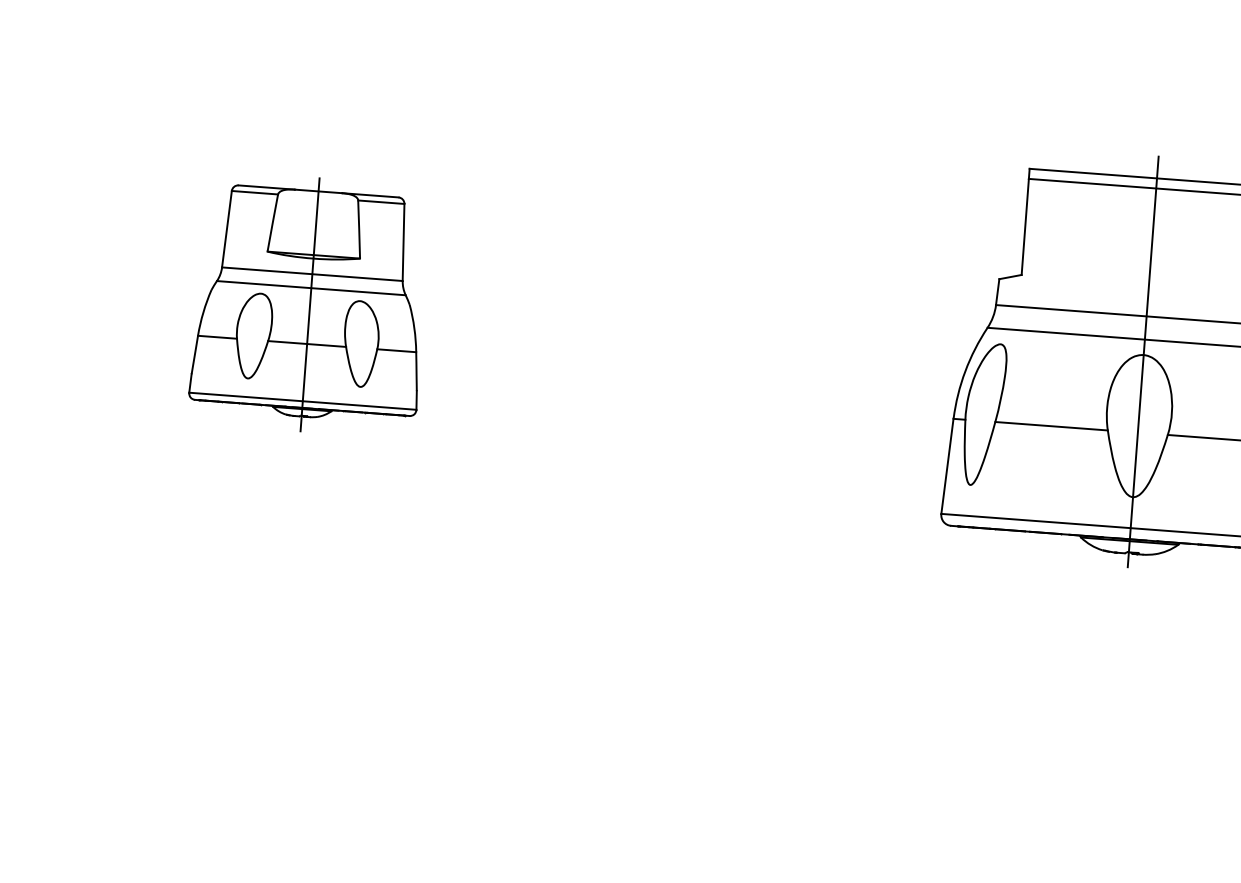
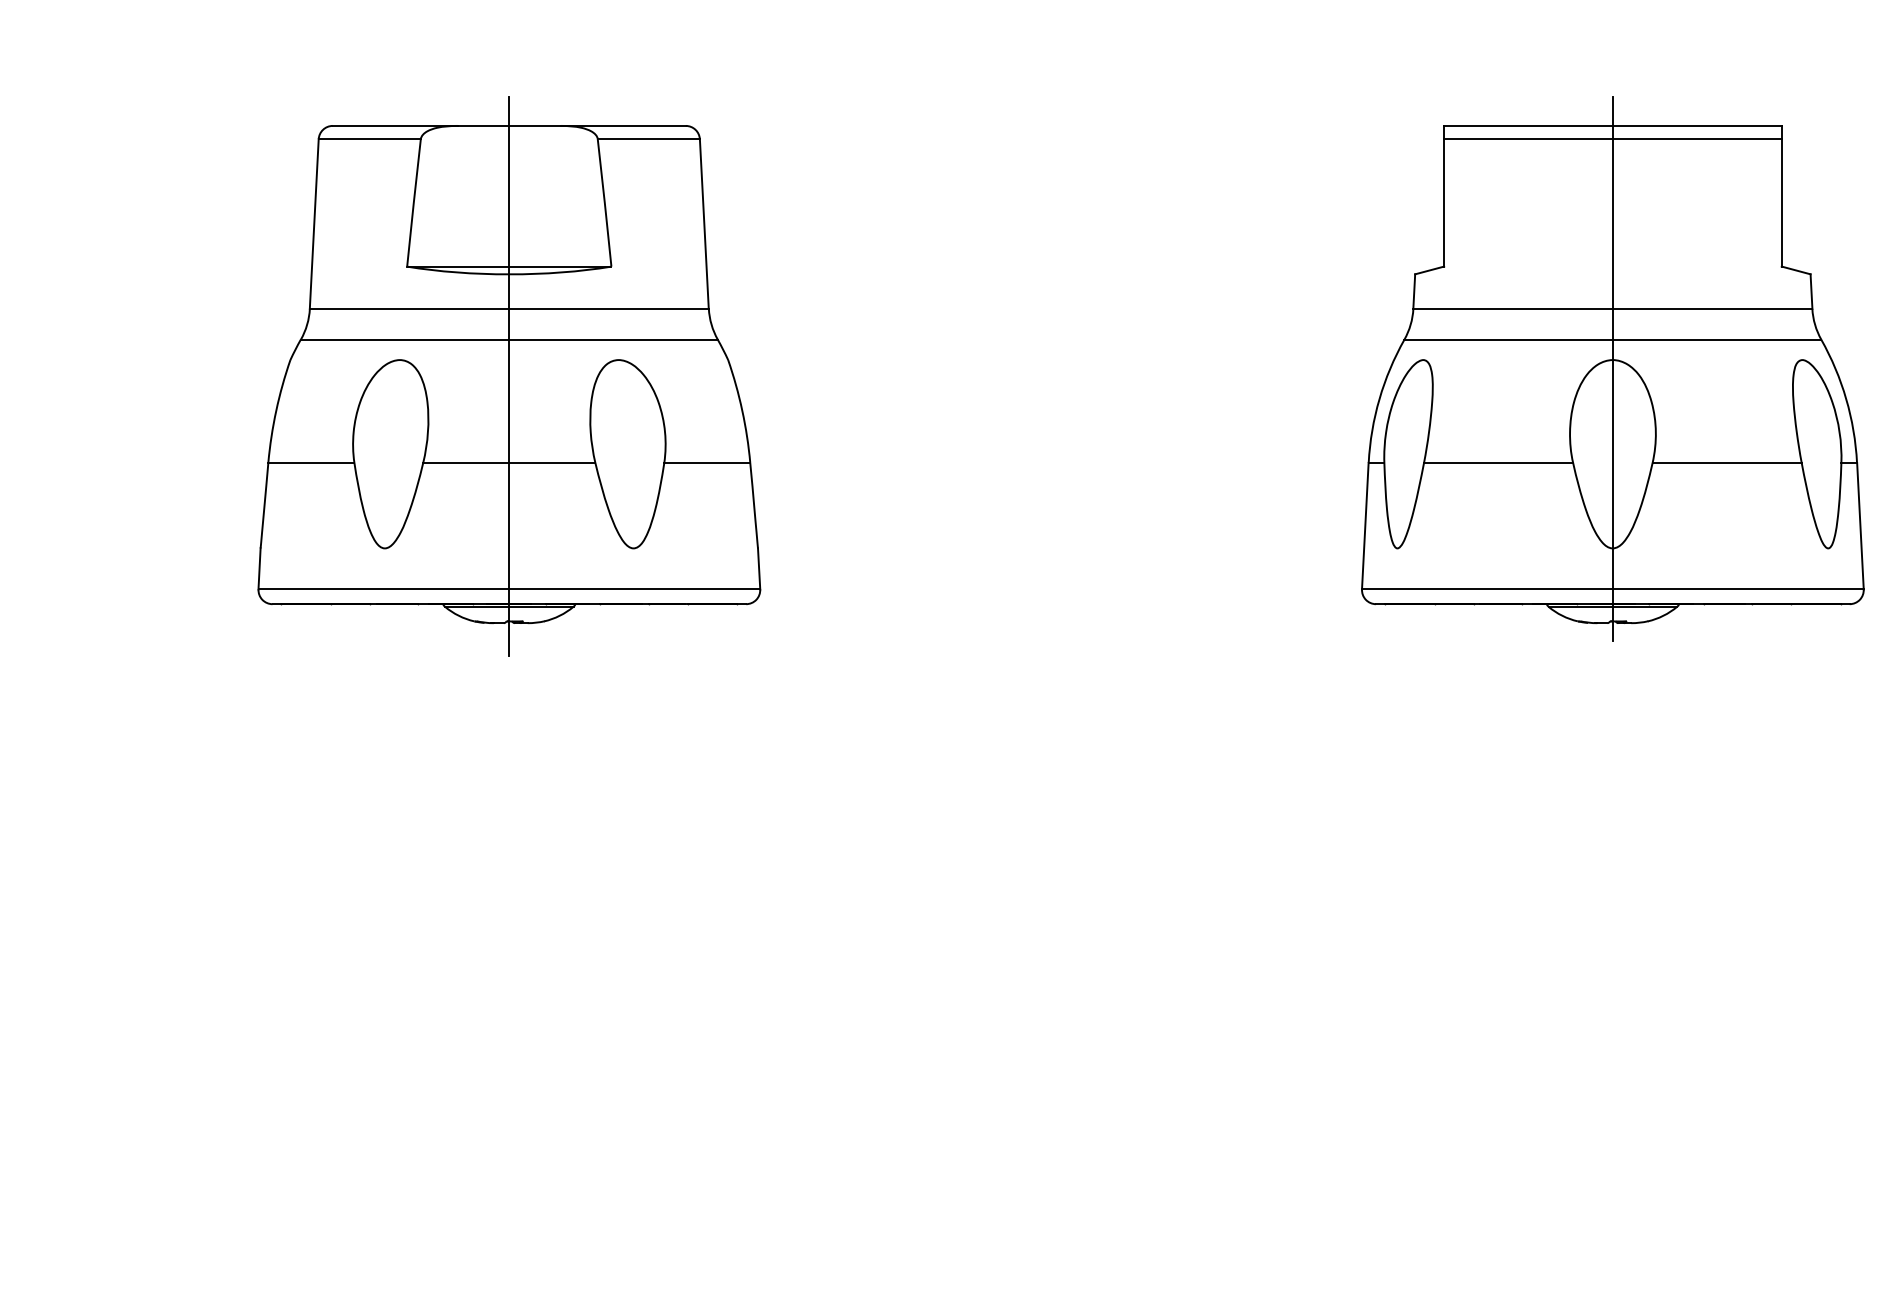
part: (310, 304) -> (509, 376), size x1.67

